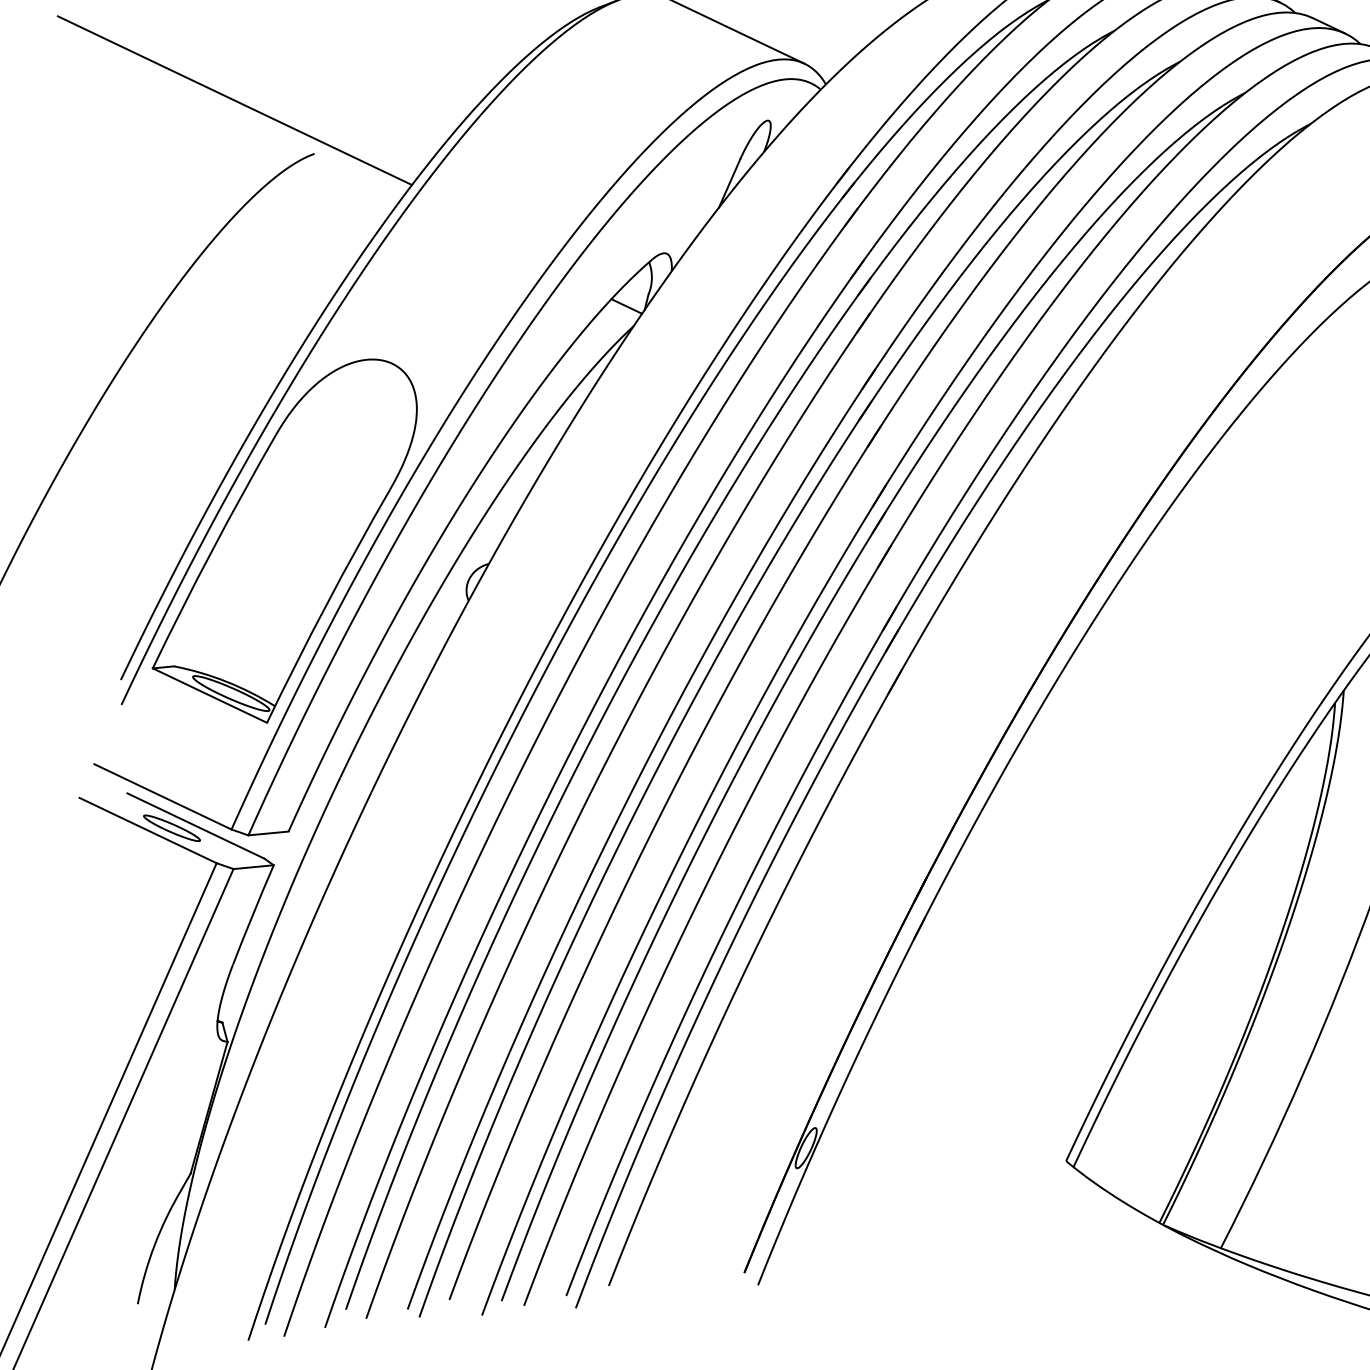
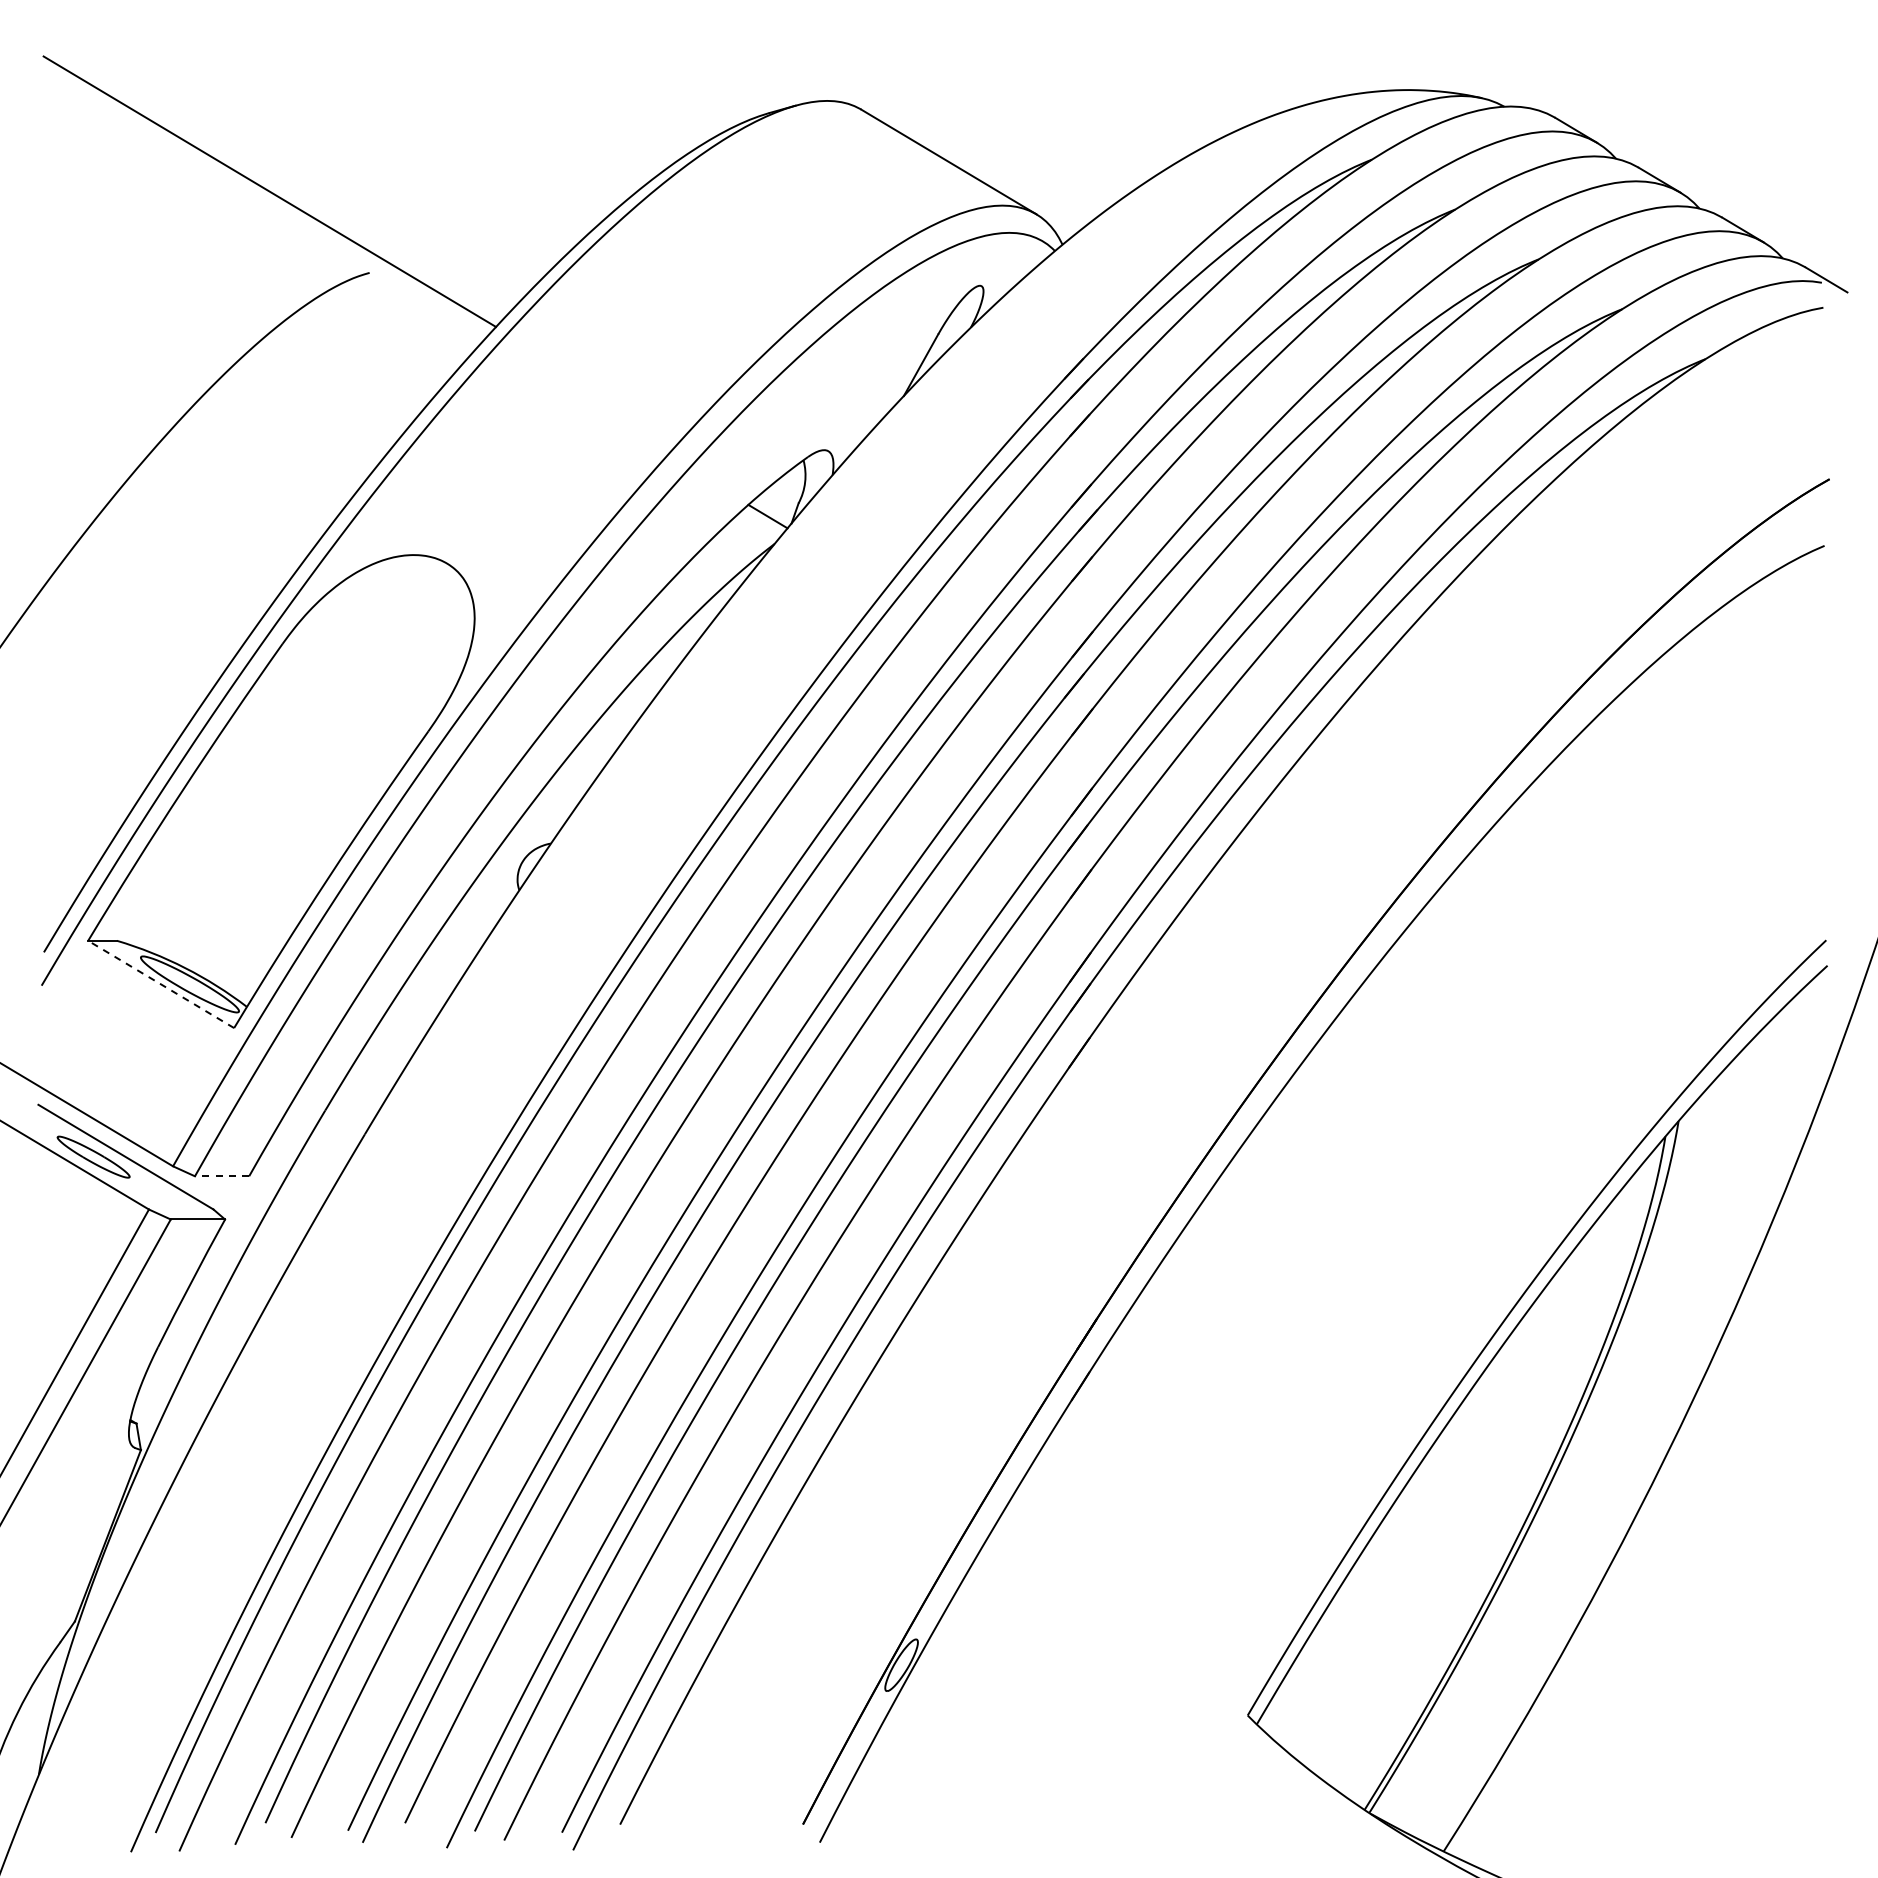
line: (209, 695) -> (160, 984), solid -> dashed
line: (268, 833) -> (221, 1176), solid -> dashed

